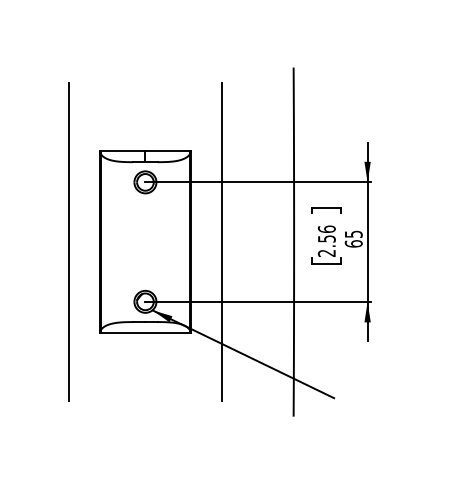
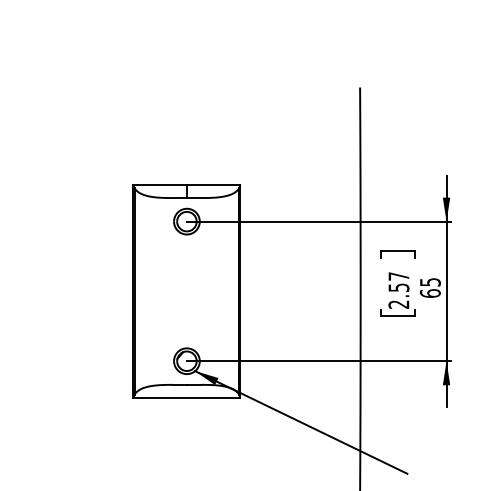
text: (326, 228) -> (398, 275), 2.56 -> 2.57
line: (68, 242) -> (97, 291), removed
line: (222, 242) -> (276, 291), removed

